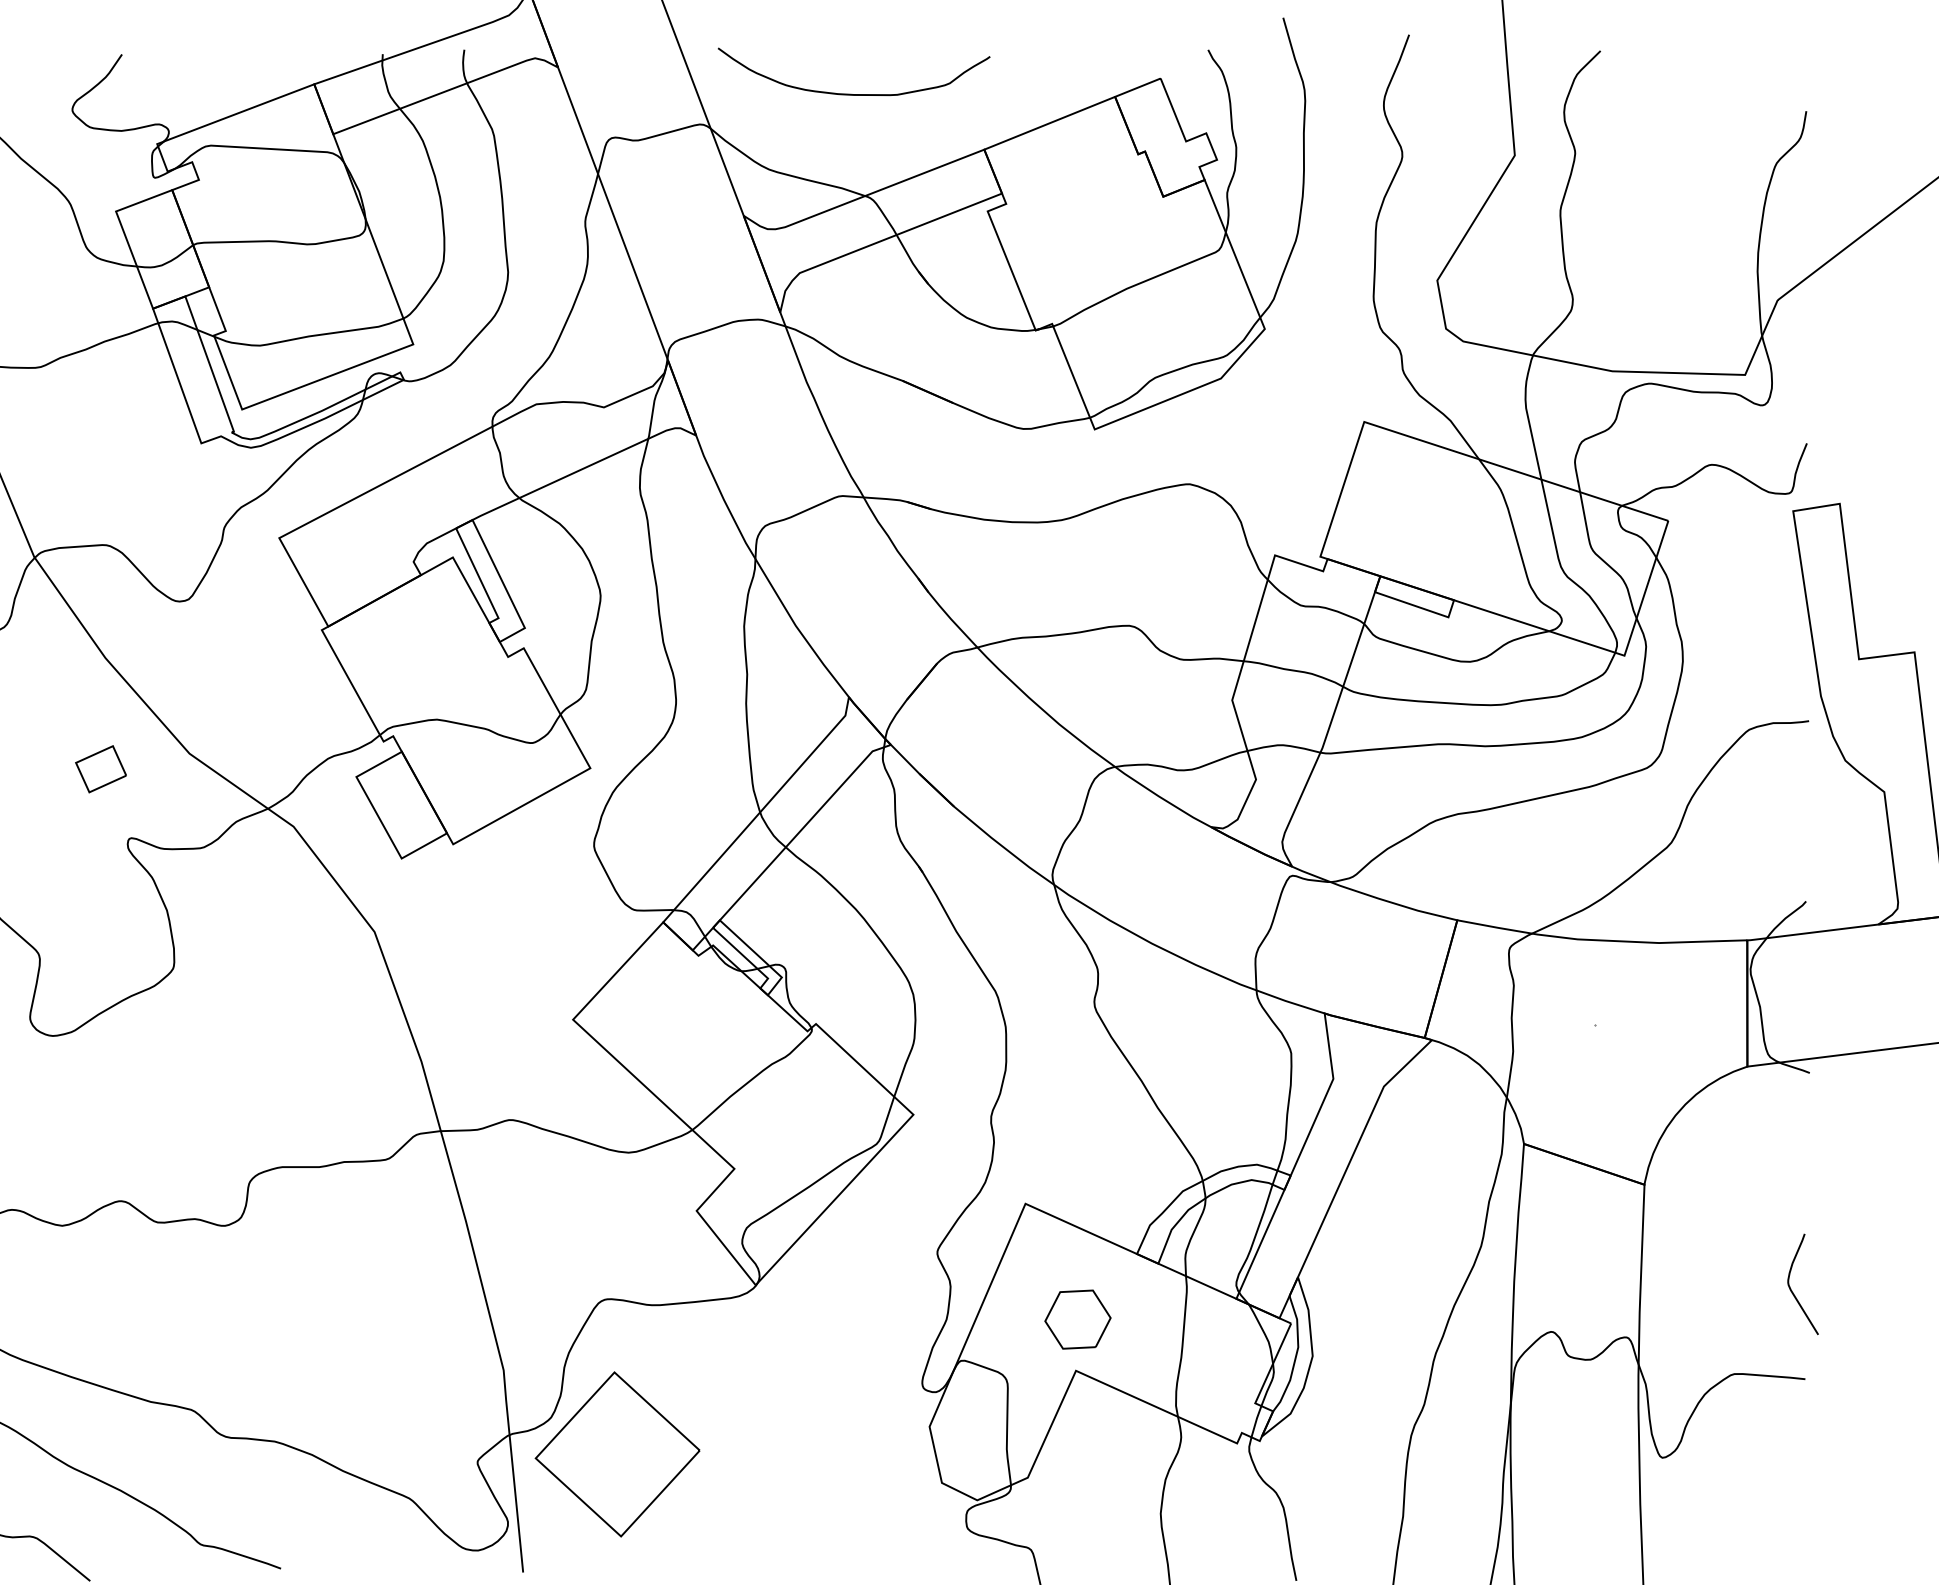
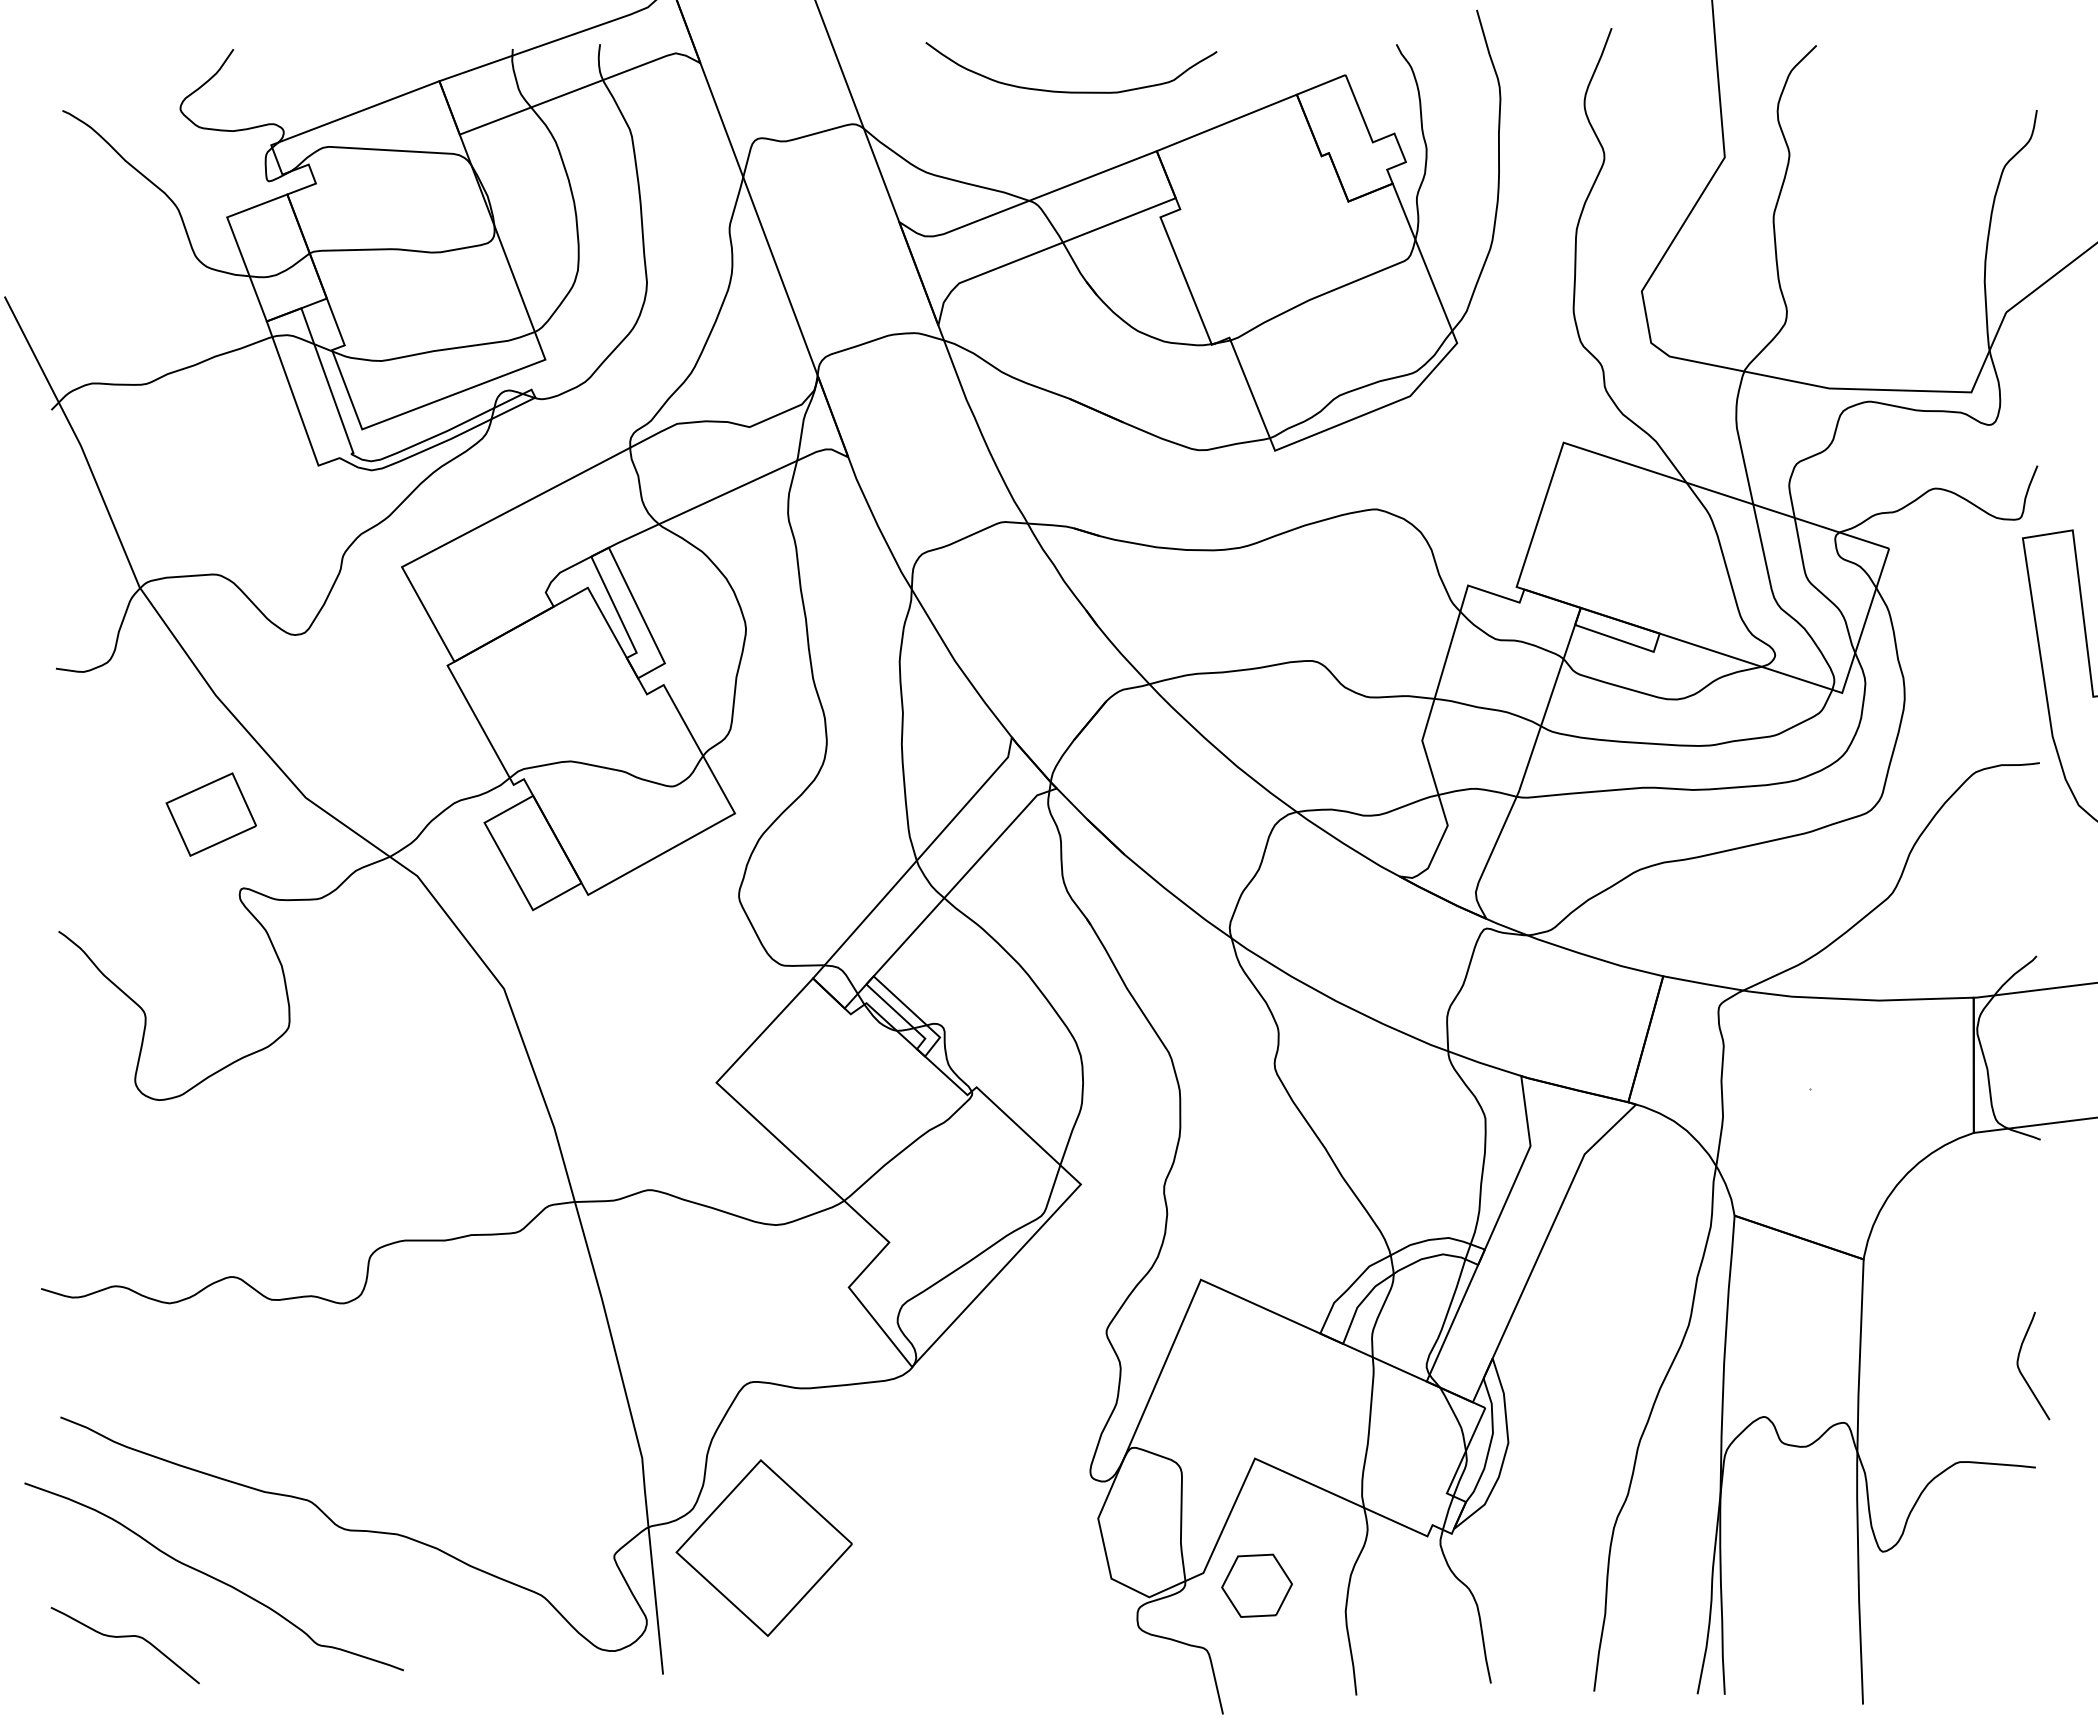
curve: (854, 93) -> (1071, 91), moved
part: (100, 769) -> (210, 814), size x1.67
part: (1077, 1319) -> (1256, 1585), moved

